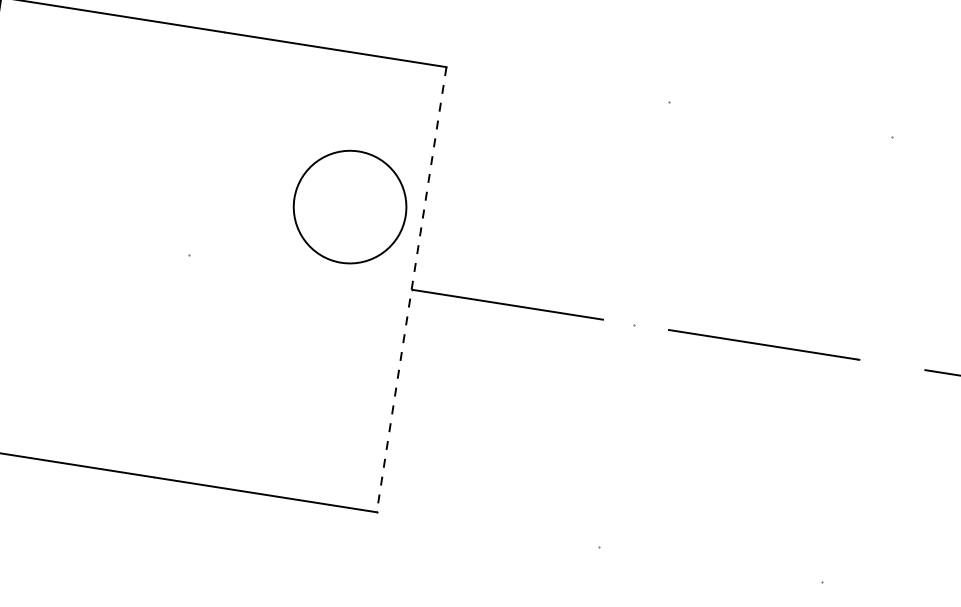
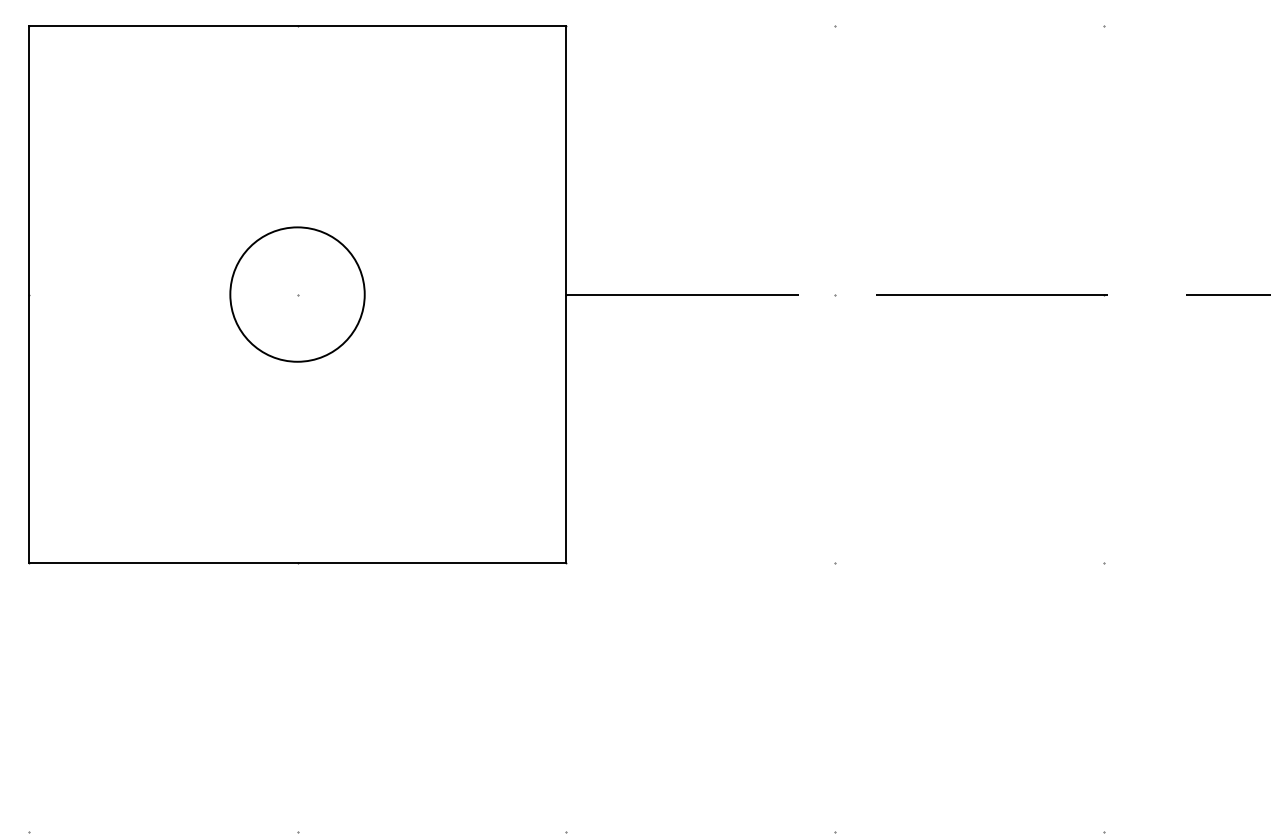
circle: (350, 207) -> (297, 294), moved
line: (411, 289) -> (566, 294), dashed -> solid

